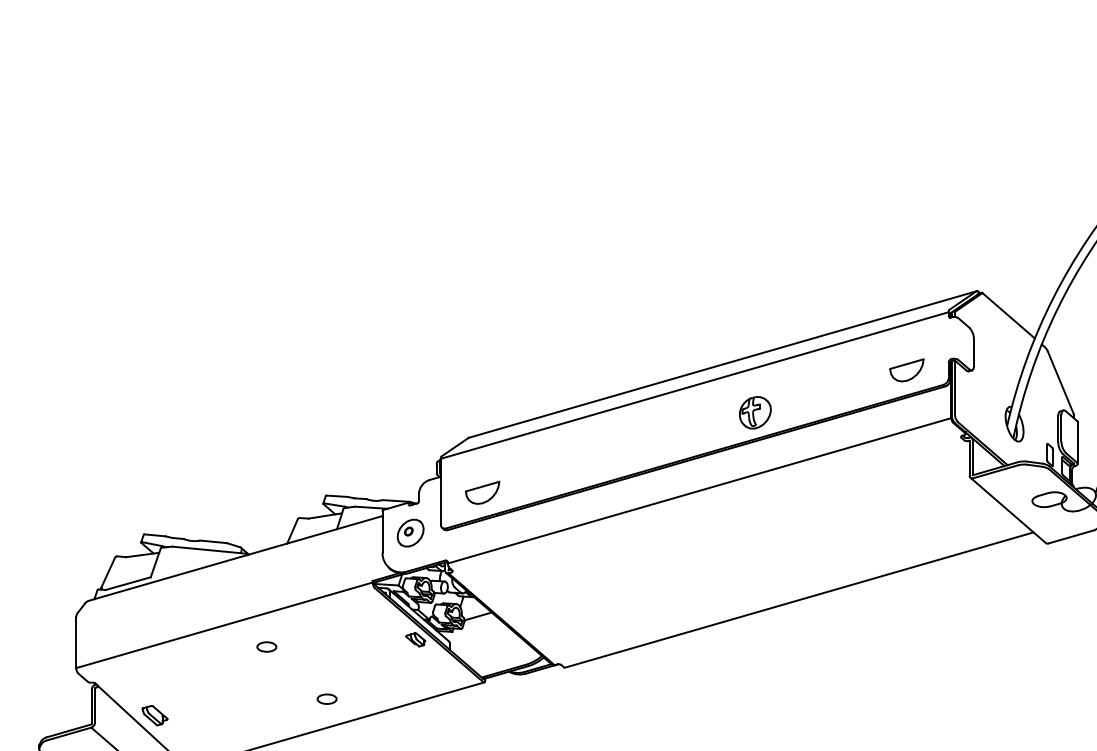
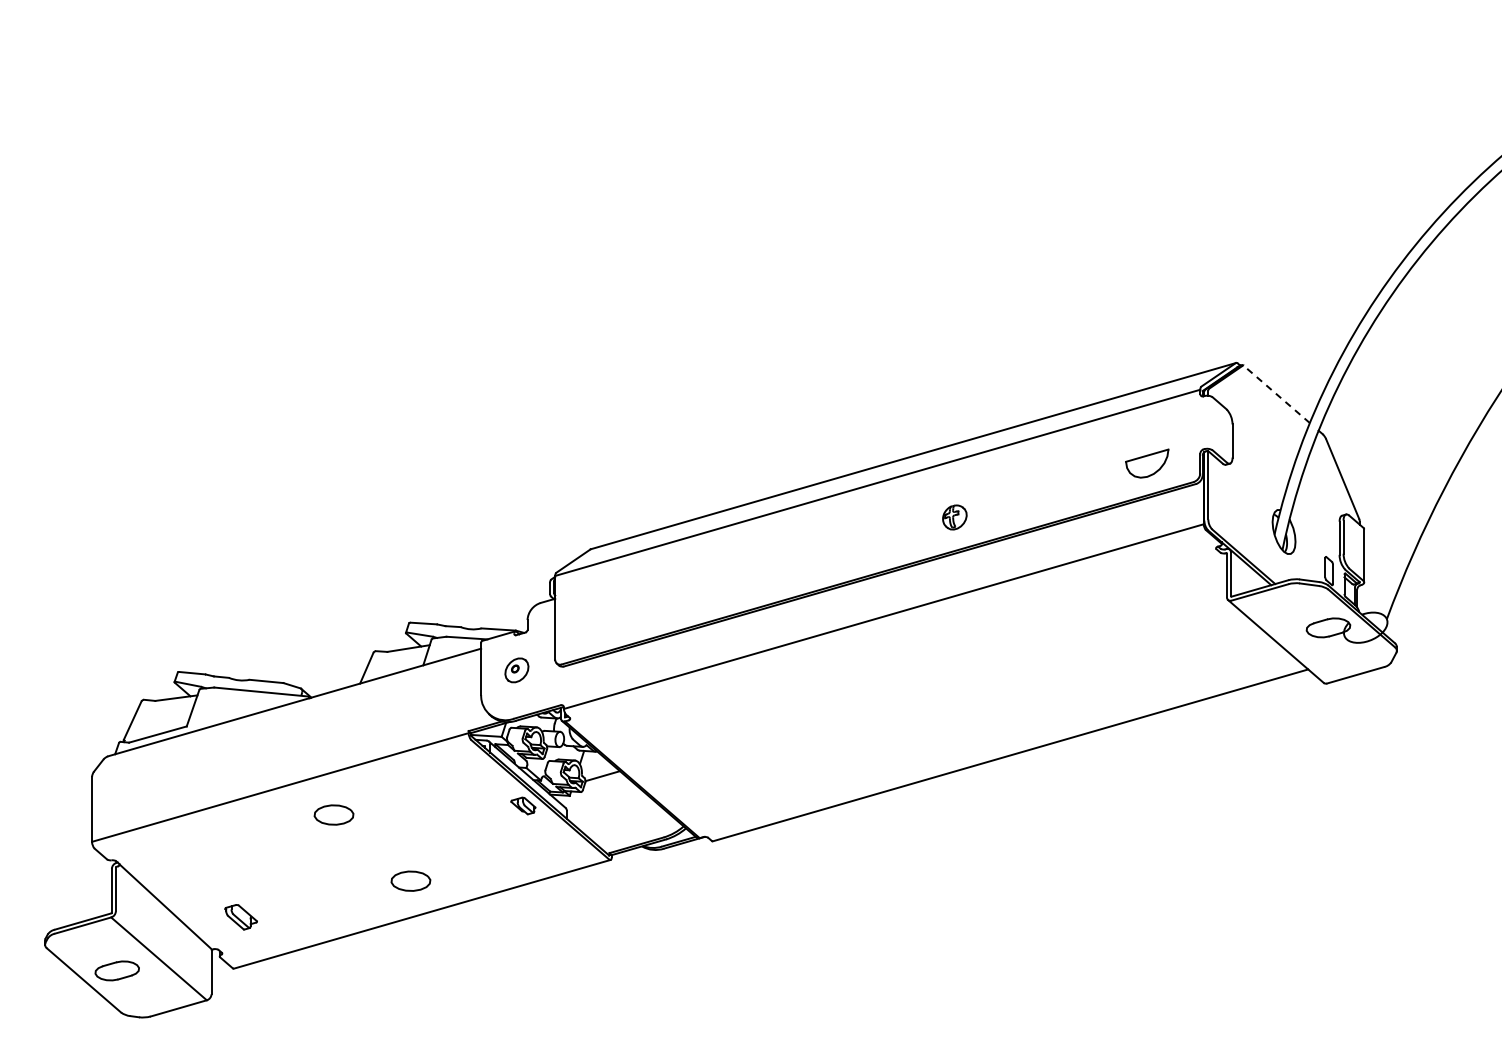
line: (1008, 315) -> (1276, 393), solid -> dashed
part: (755, 412) -> (954, 517), size x0.6
part: (482, 493) -> (608, 619), removed
part: (410, 533) -> (516, 670), size x0.7
part: (267, 646) -> (334, 814), size x1.6
part: (326, 699) -> (410, 881), size x1.6
part: (154, 715) -> (240, 917), moved

